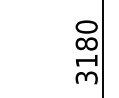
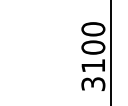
text: (86, 43) -> (93, 47), 3180 -> 3100

